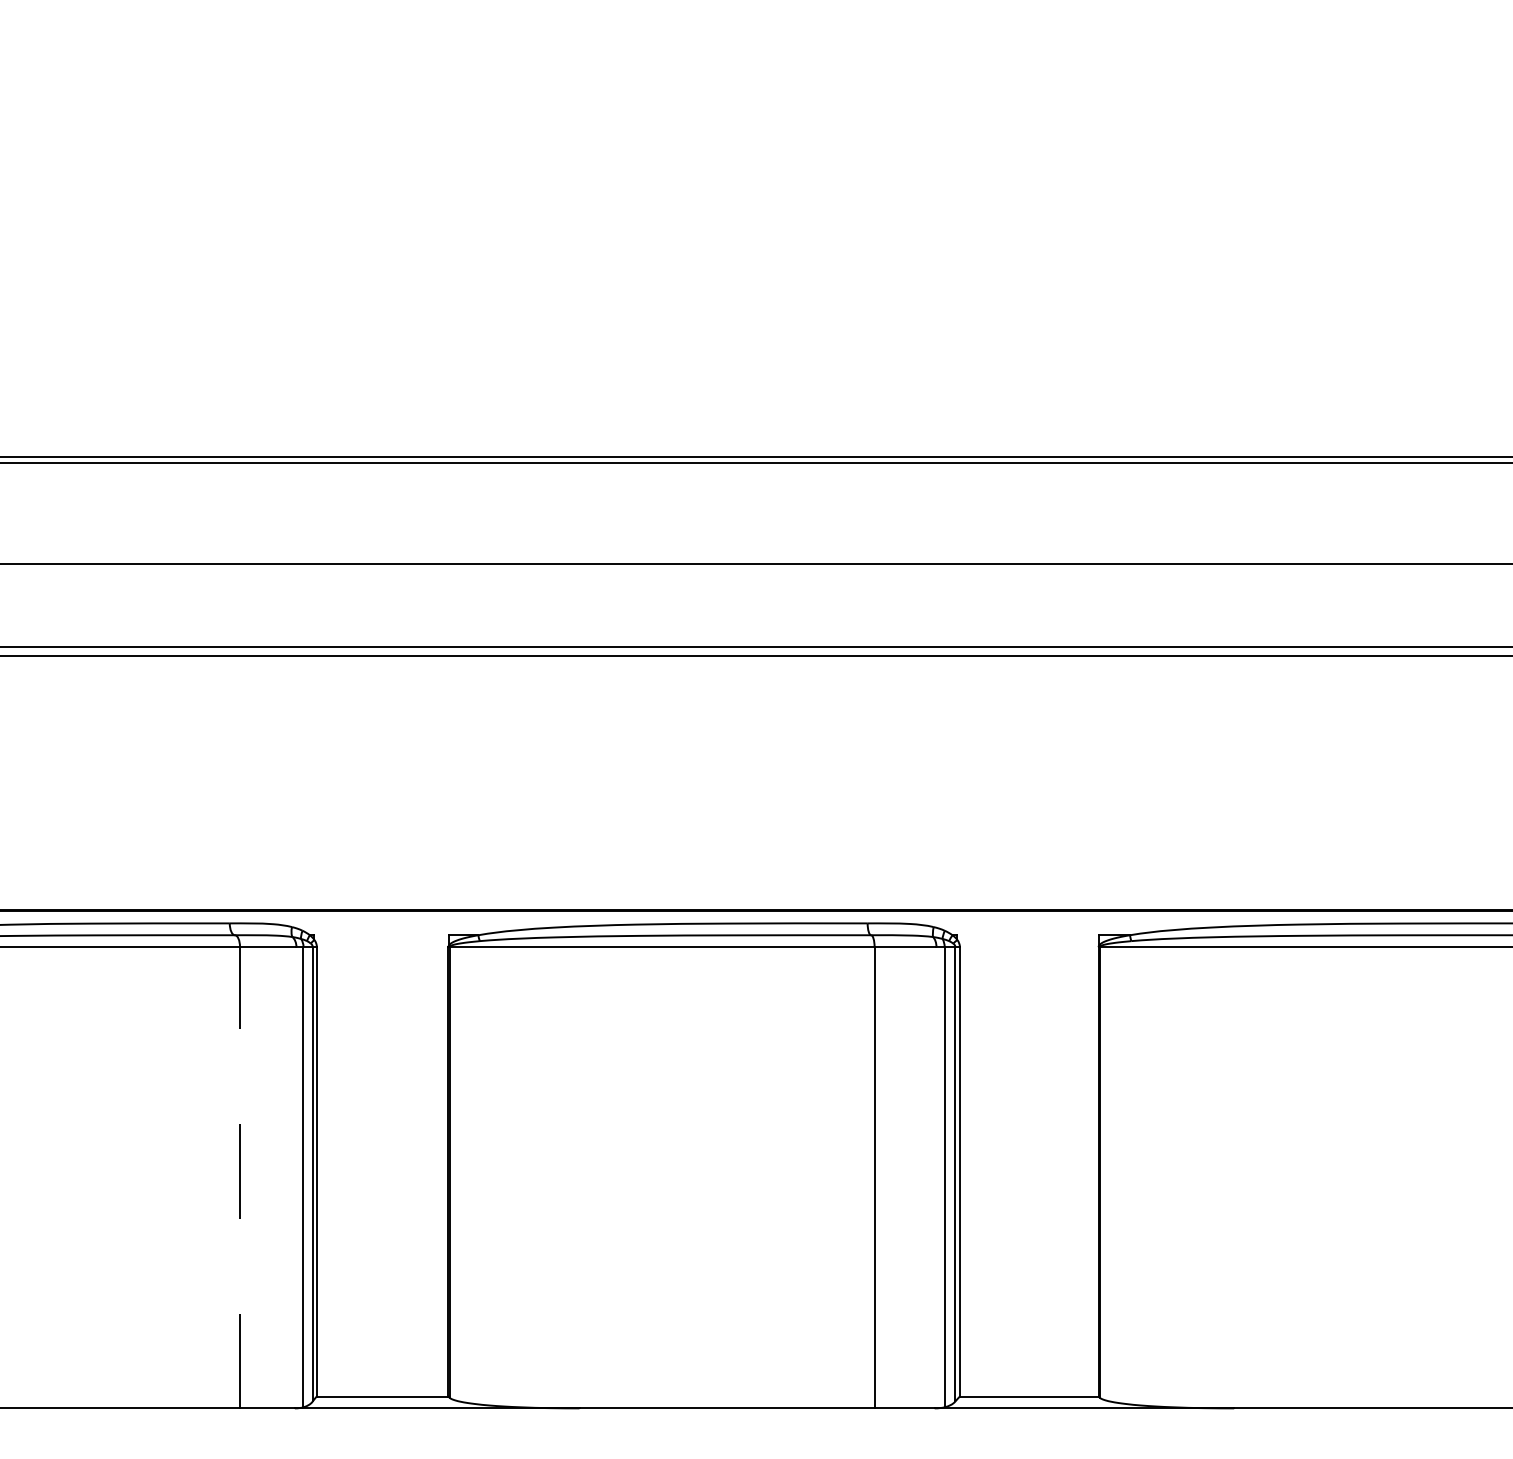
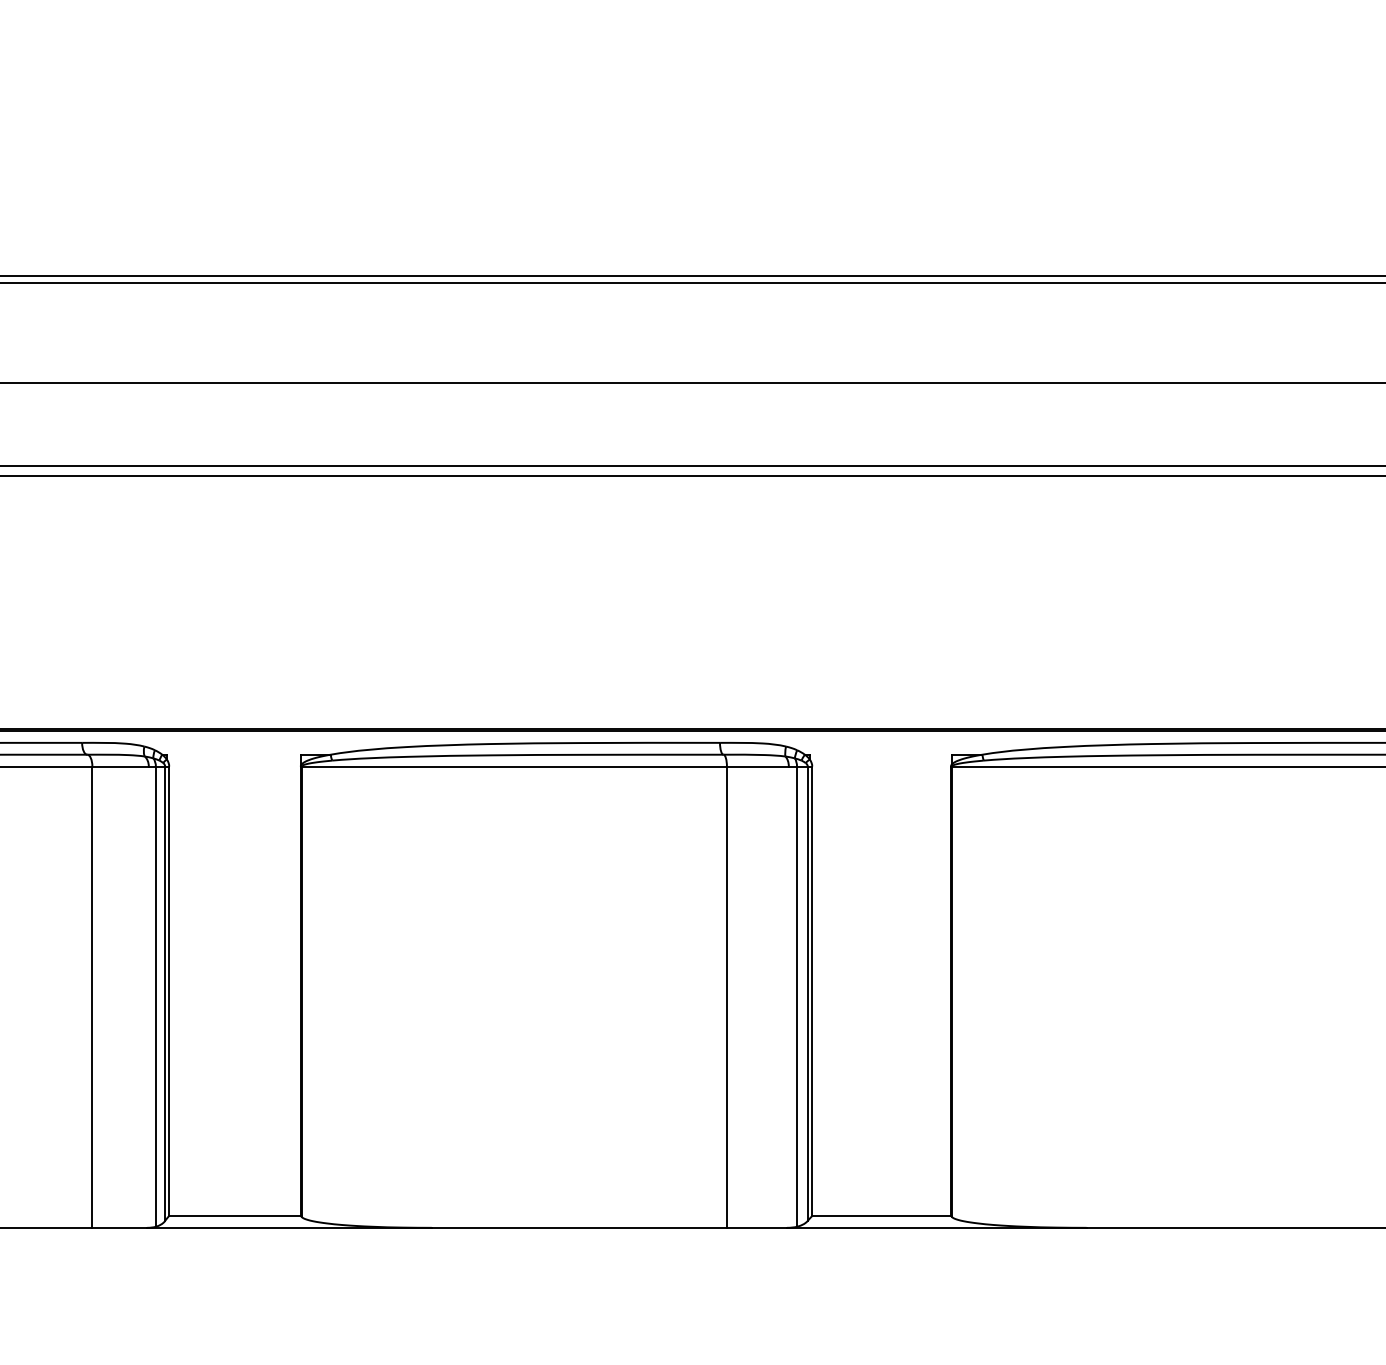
line: (240, 1177) -> (92, 996), dashed -> solid

